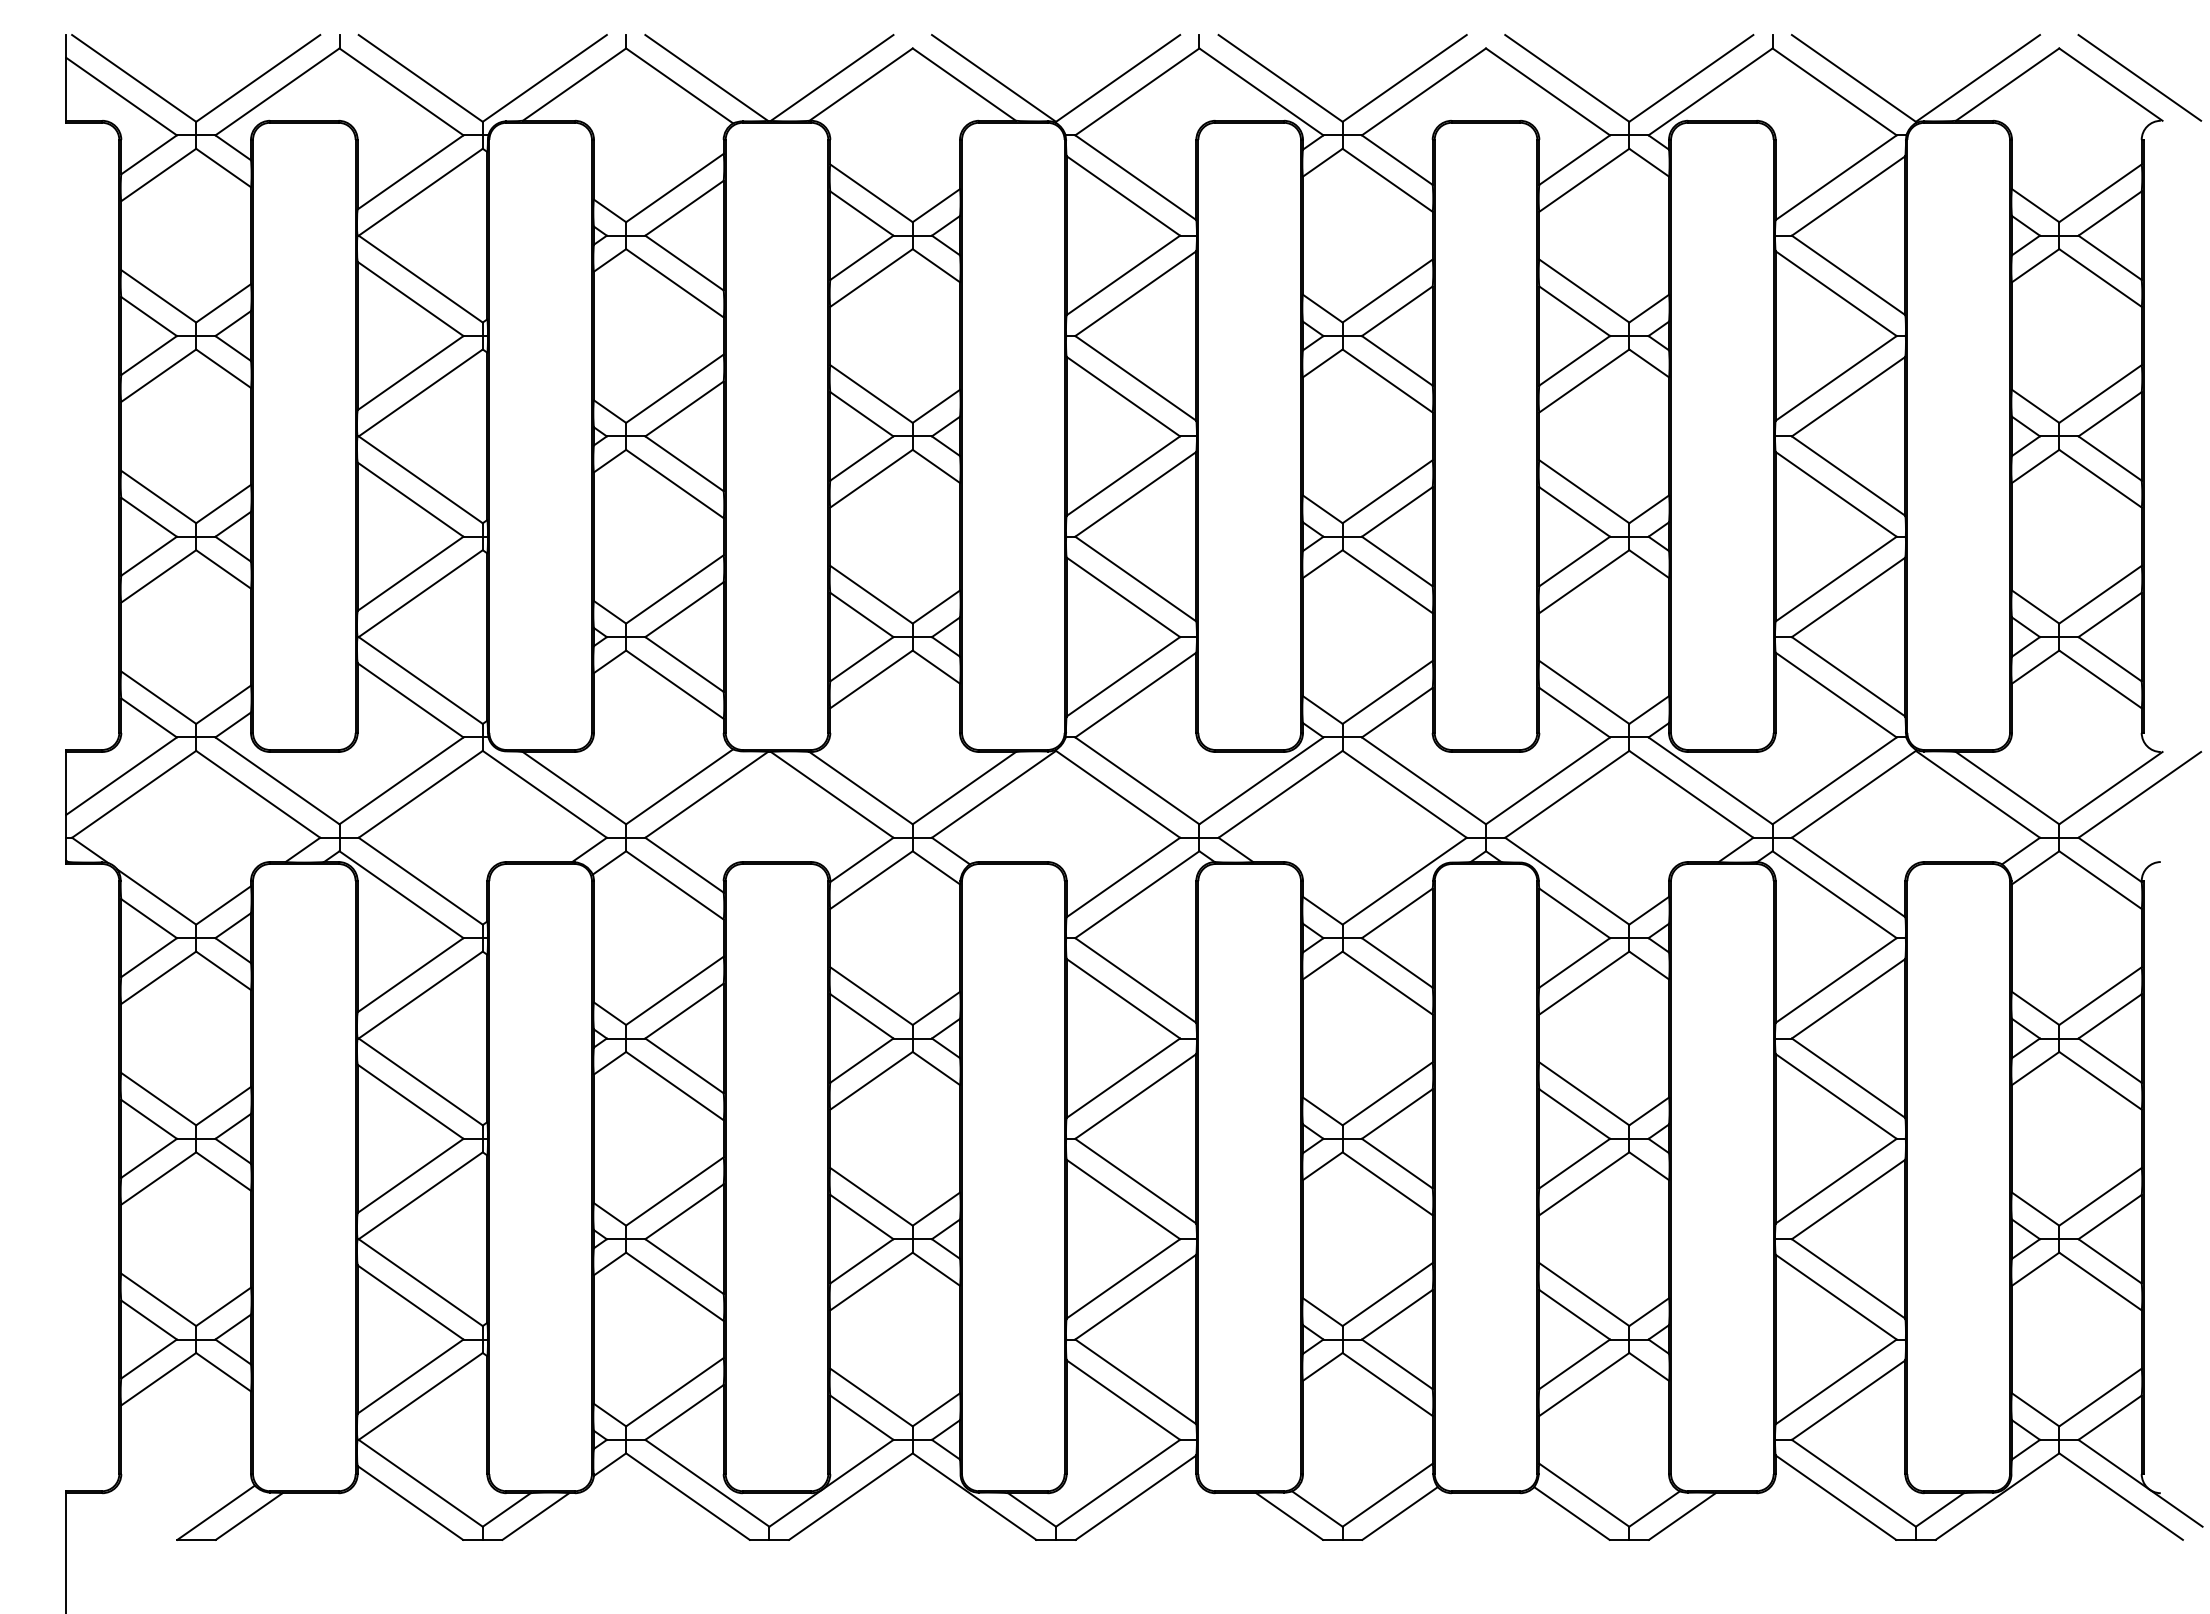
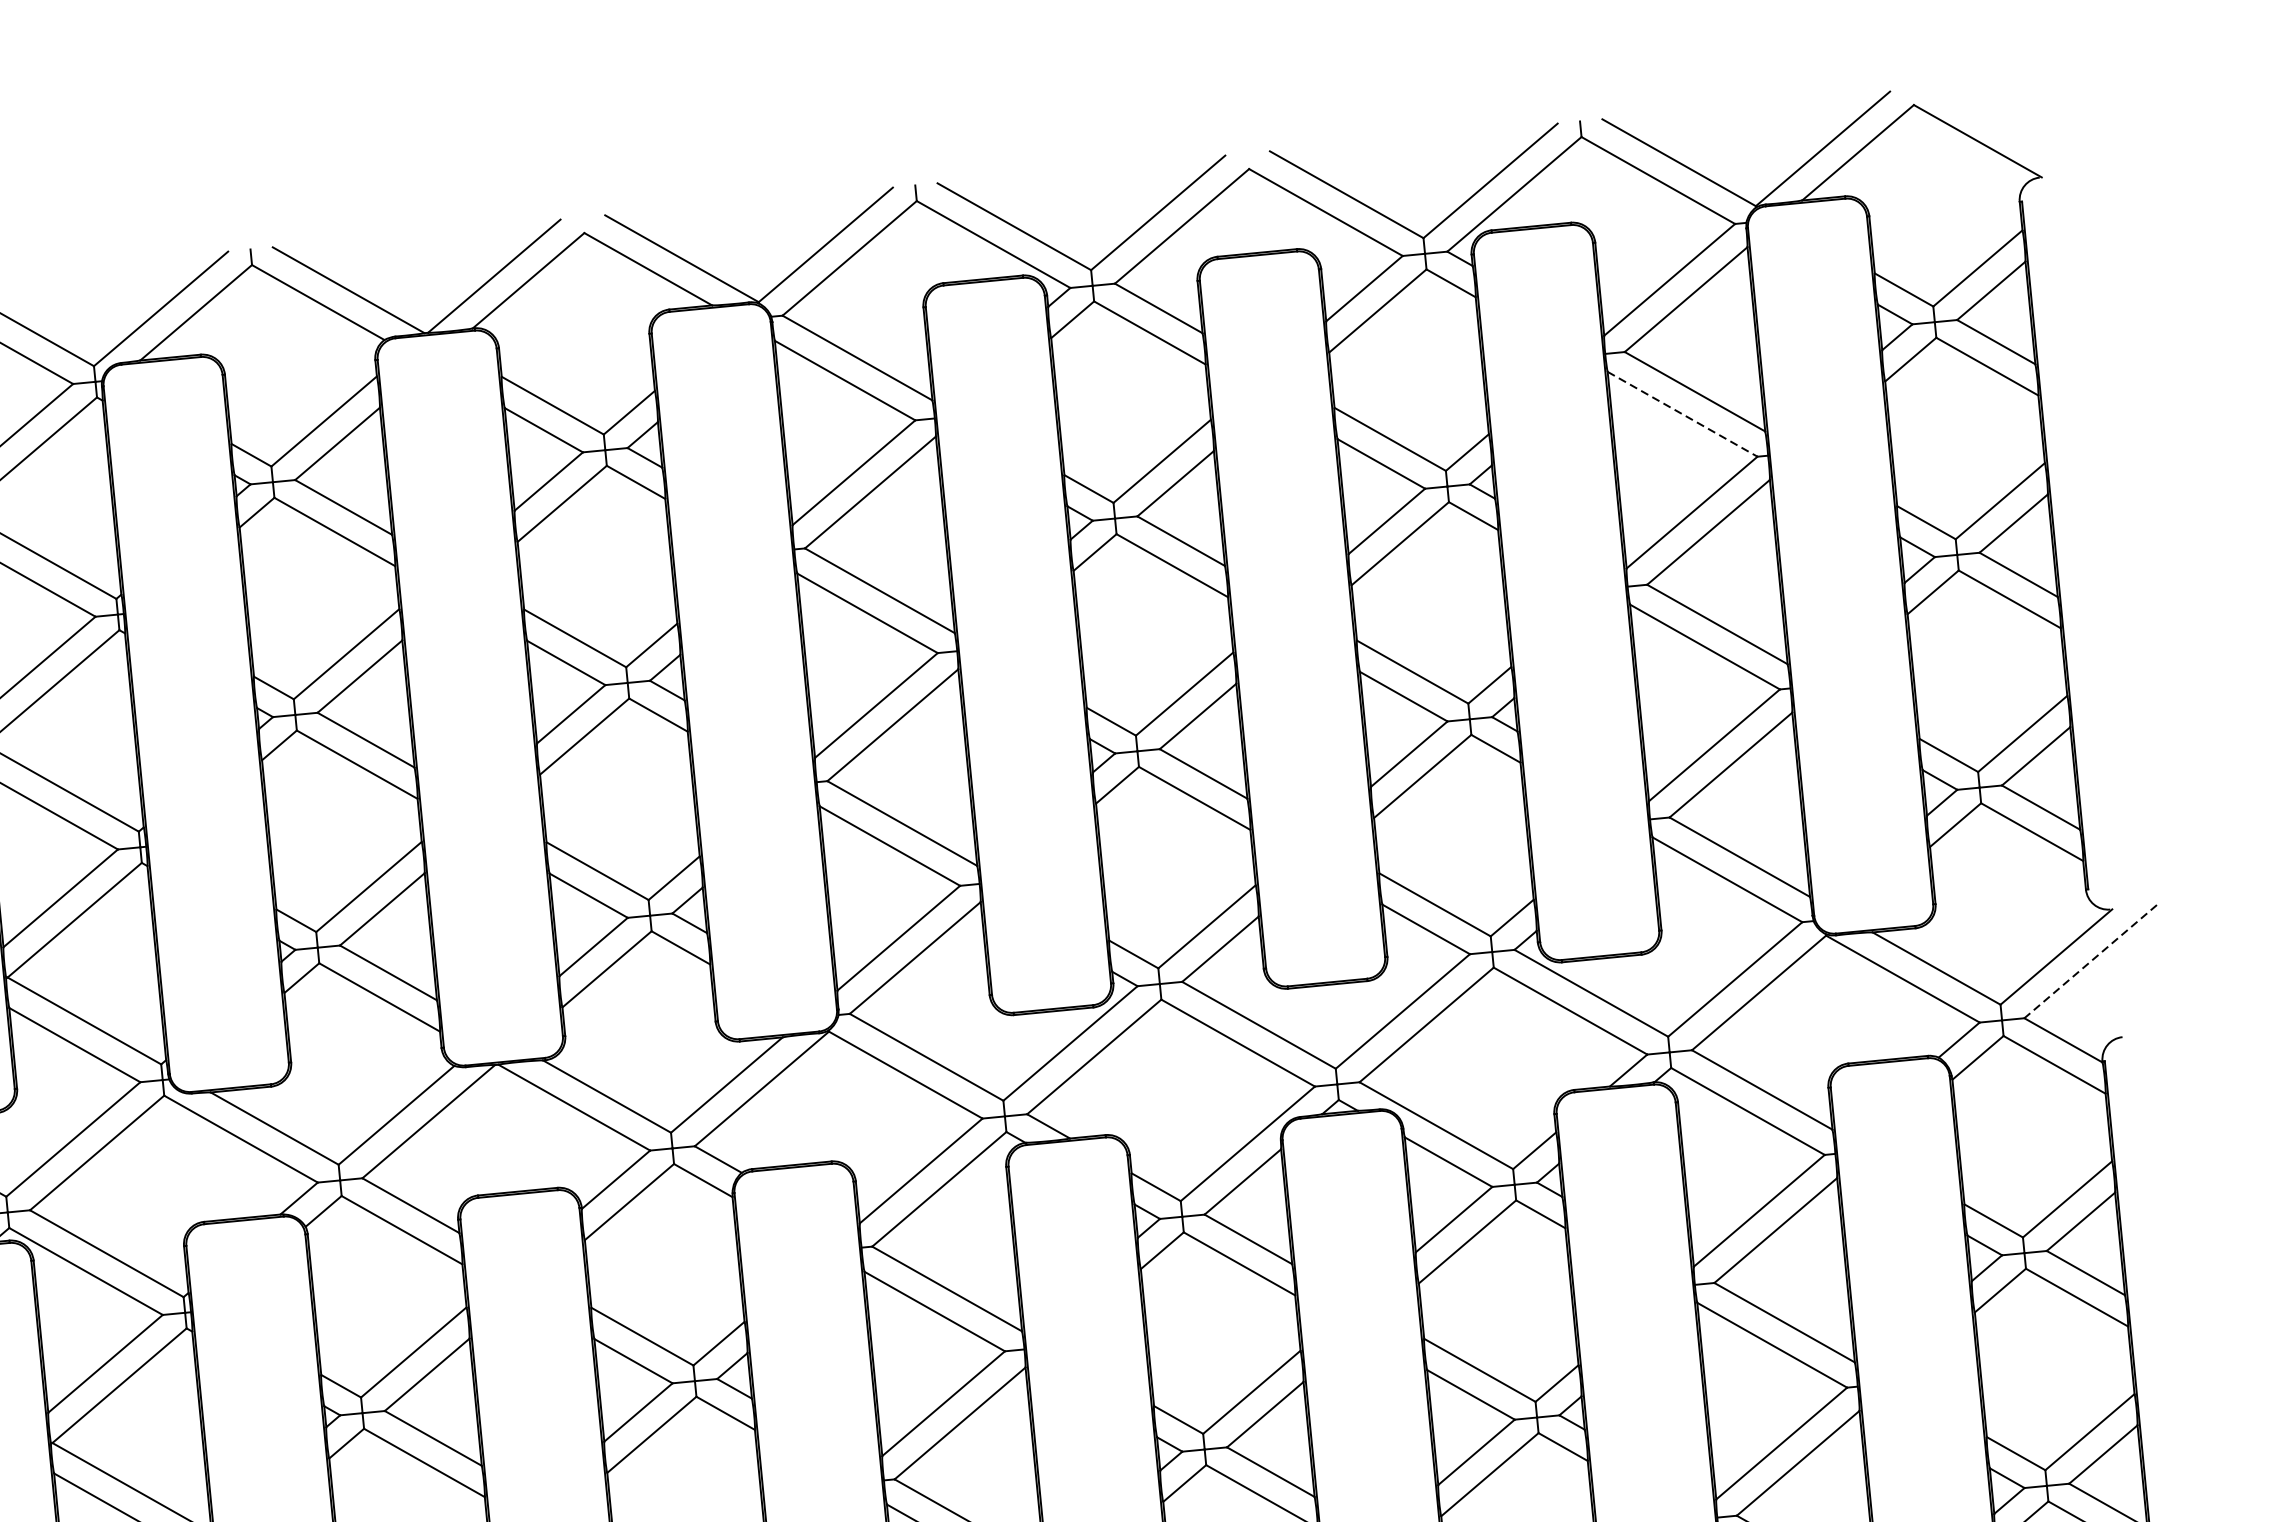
line: (2139, 77) -> (2010, 129), removed
line: (1836, 293) -> (1682, 414), solid -> dashed
line: (2139, 794) -> (2090, 961), solid -> dashed

